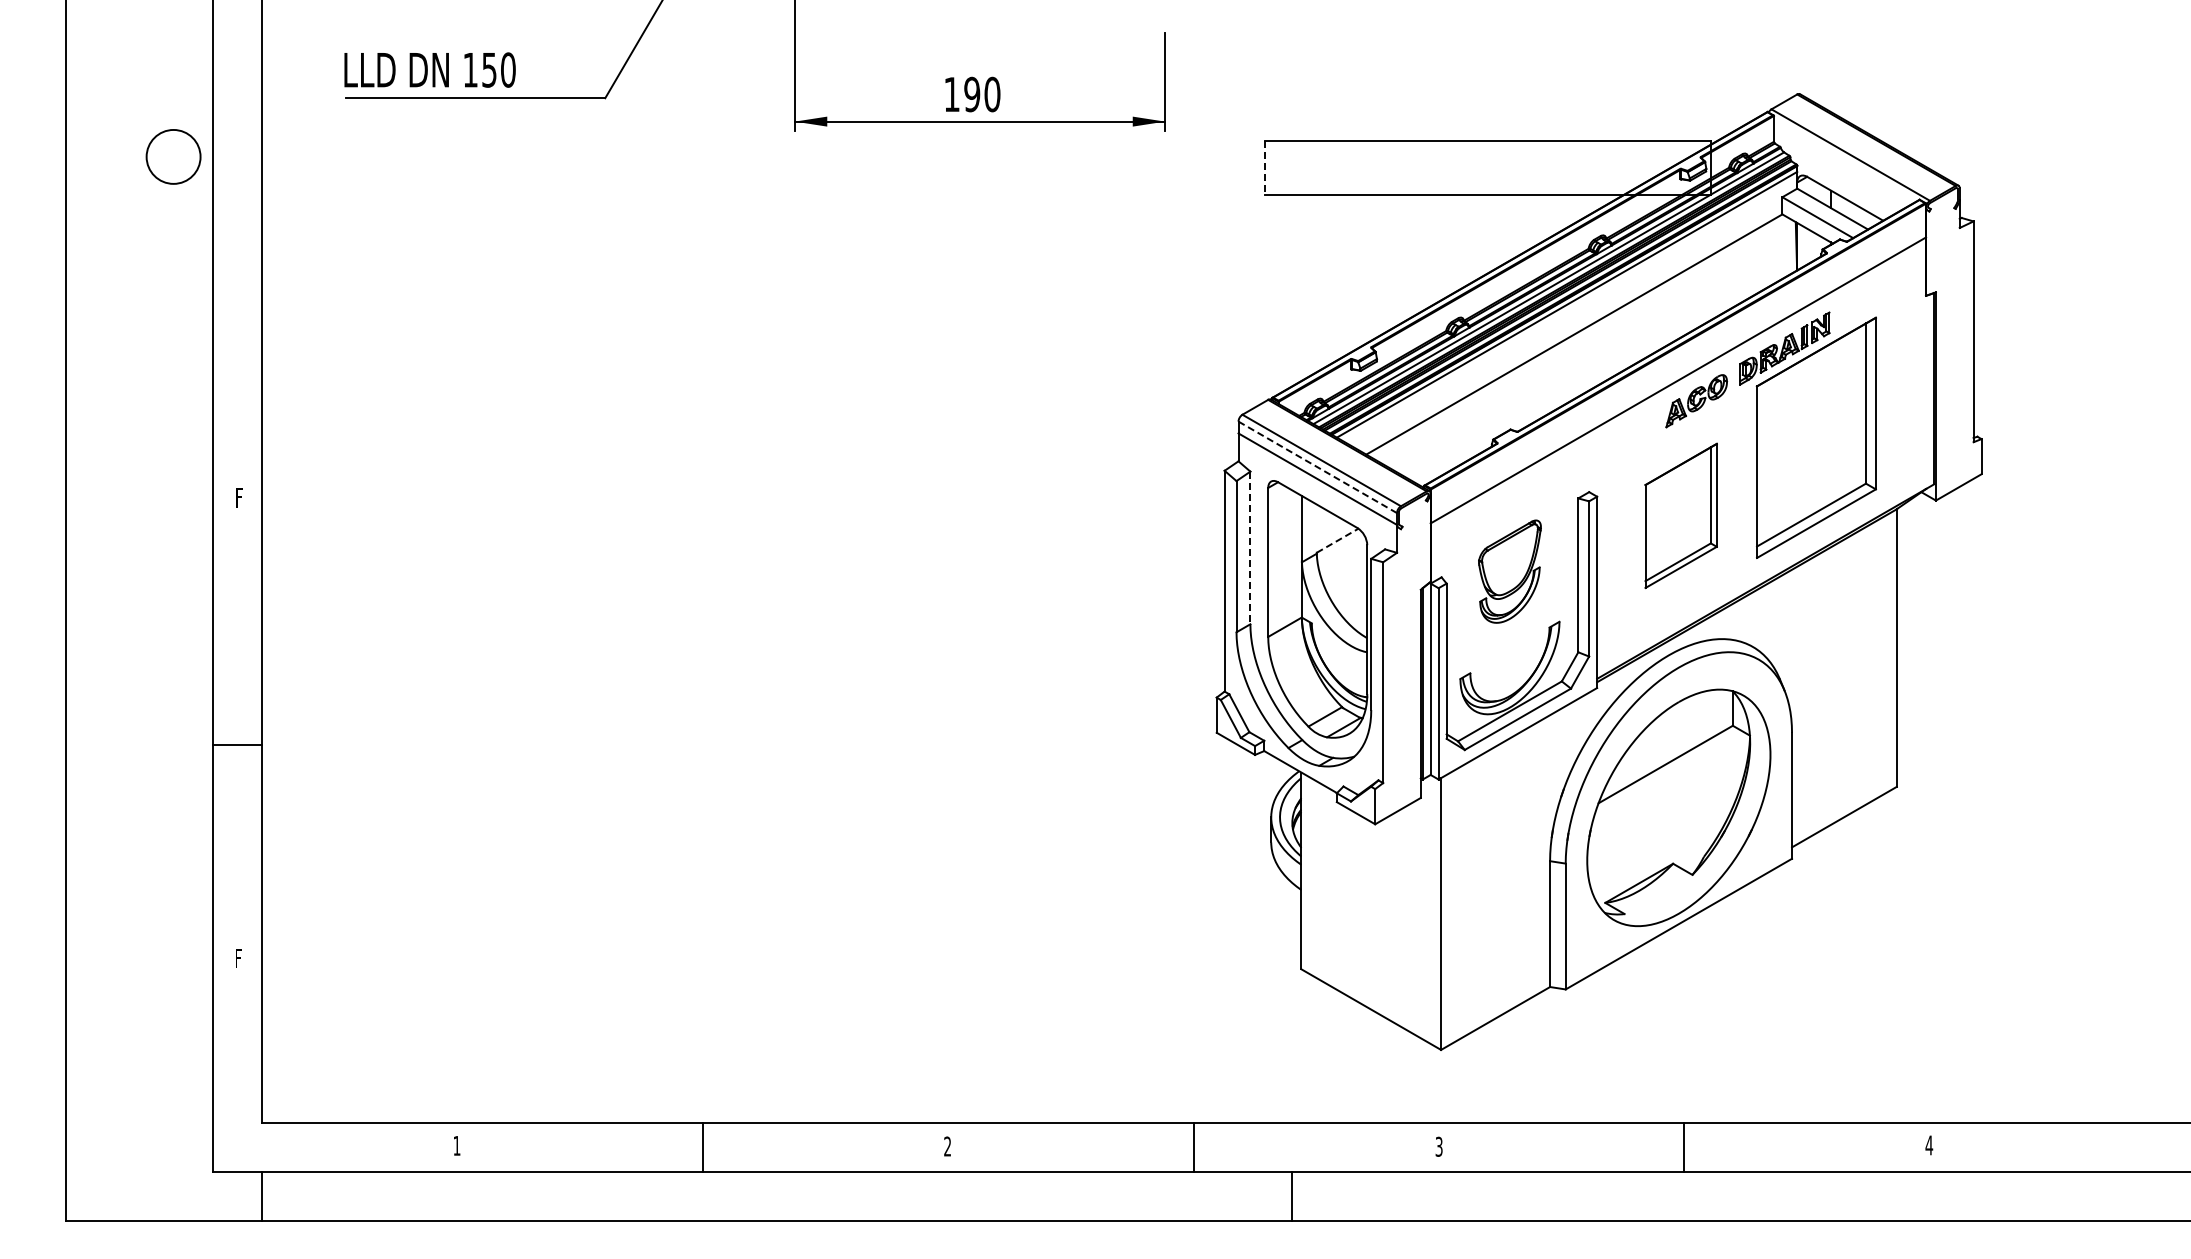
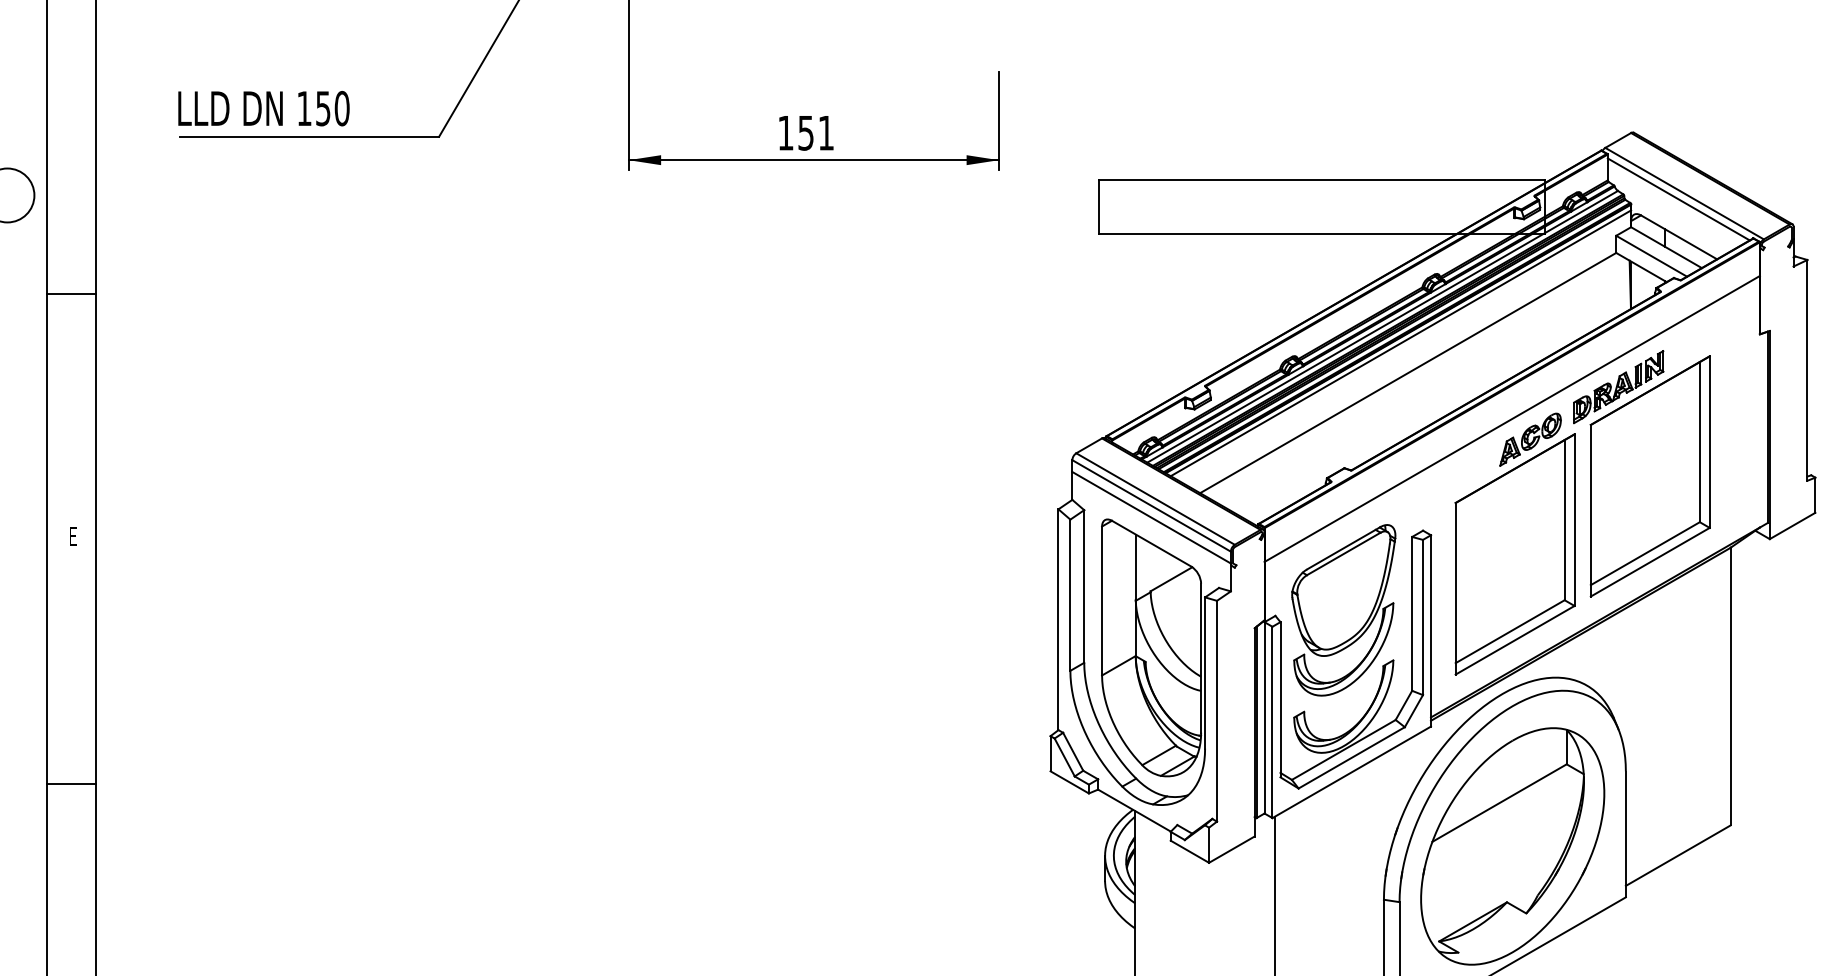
text: (982, 94) -> (816, 133), 190 -> 151
line: (1844, 160) -> (1678, 199), added
line: (1265, 168) -> (1099, 207), dashed -> solid
line: (236, 255) -> (70, 294), added
line: (1317, 467) -> (1151, 506), dashed -> solid
text: (239, 498) -> (73, 537), F -> E
part: (1680, 515) -> (1514, 554), size x1.67
line: (1338, 540) -> (1172, 579), dashed -> solid
line: (1250, 548) -> (1084, 587), dashed -> solid
part: (1509, 571) -> (1343, 610), size x1.67

